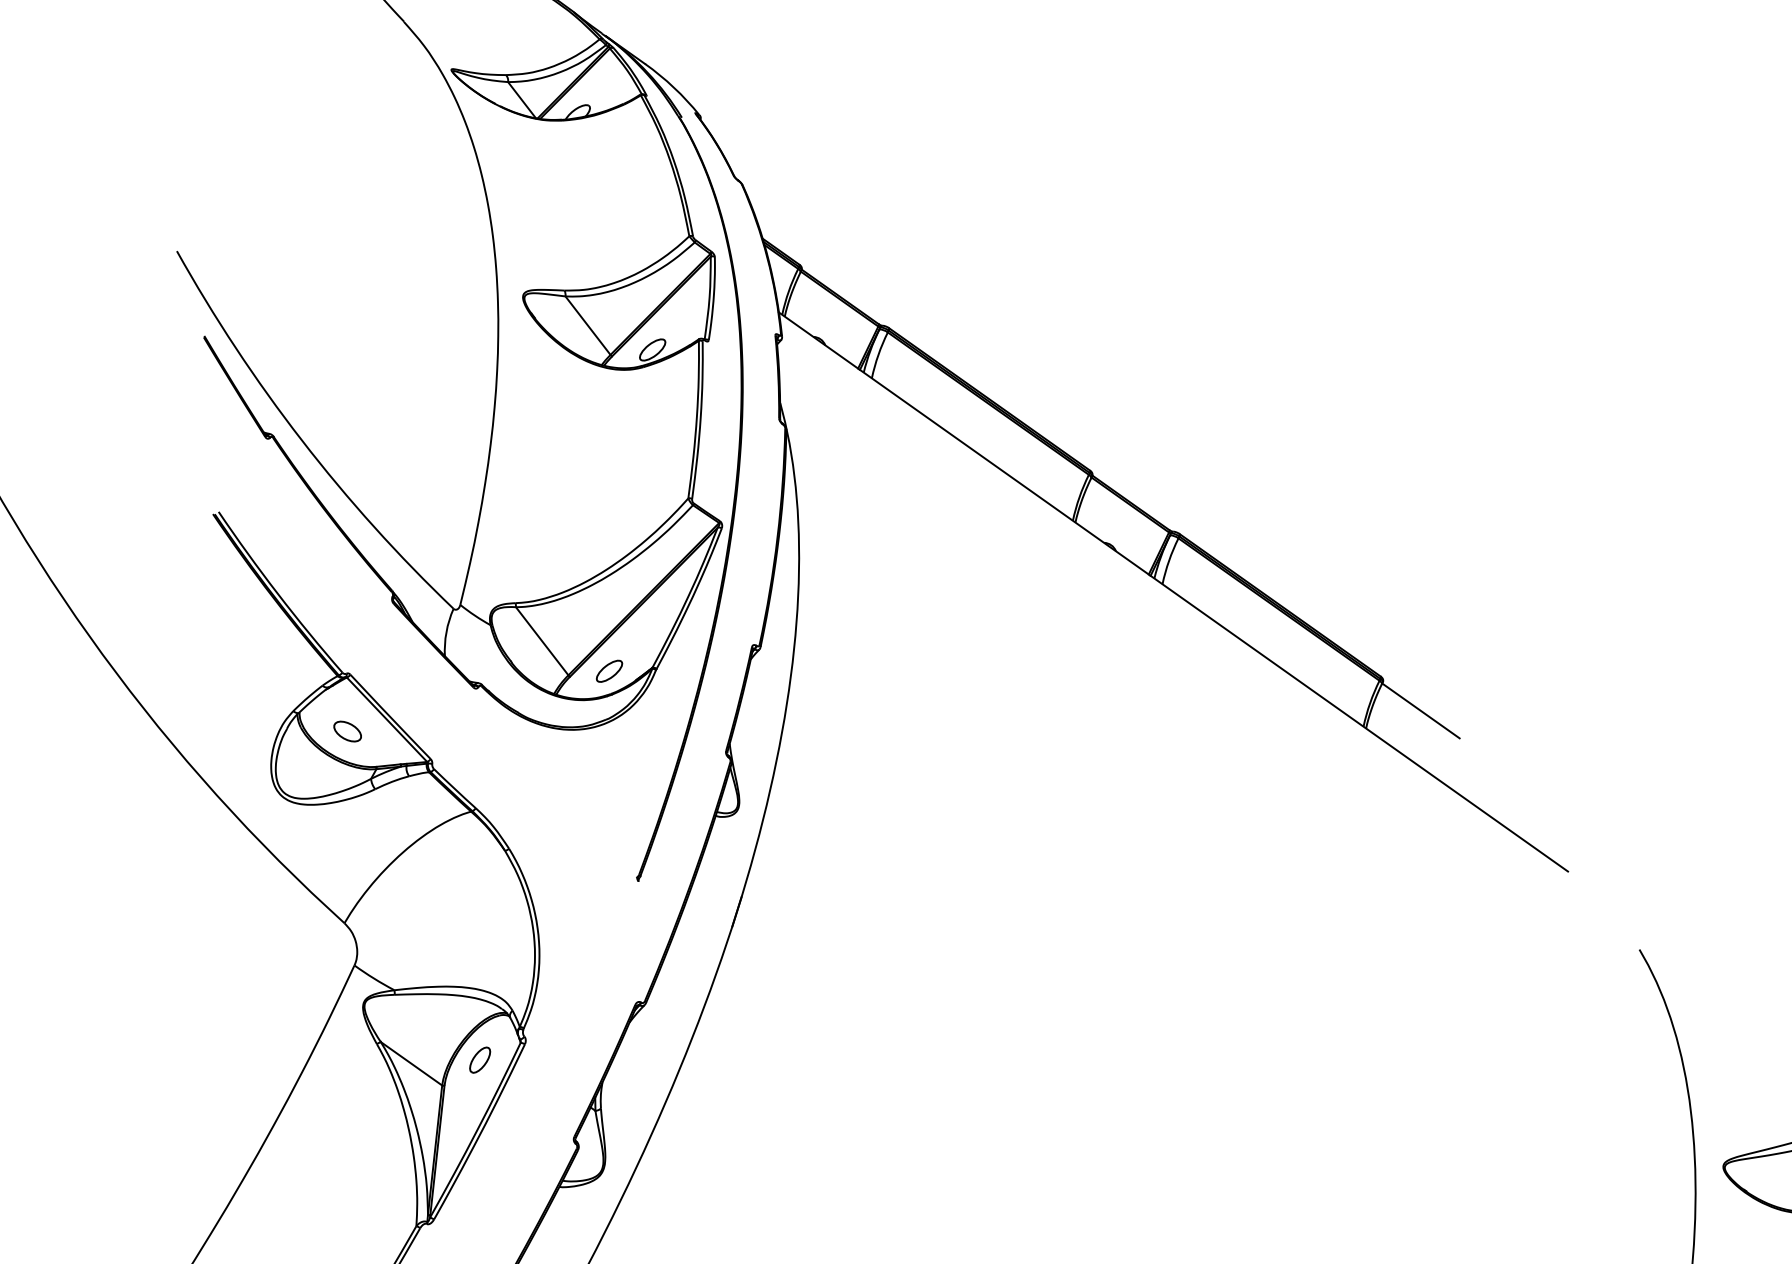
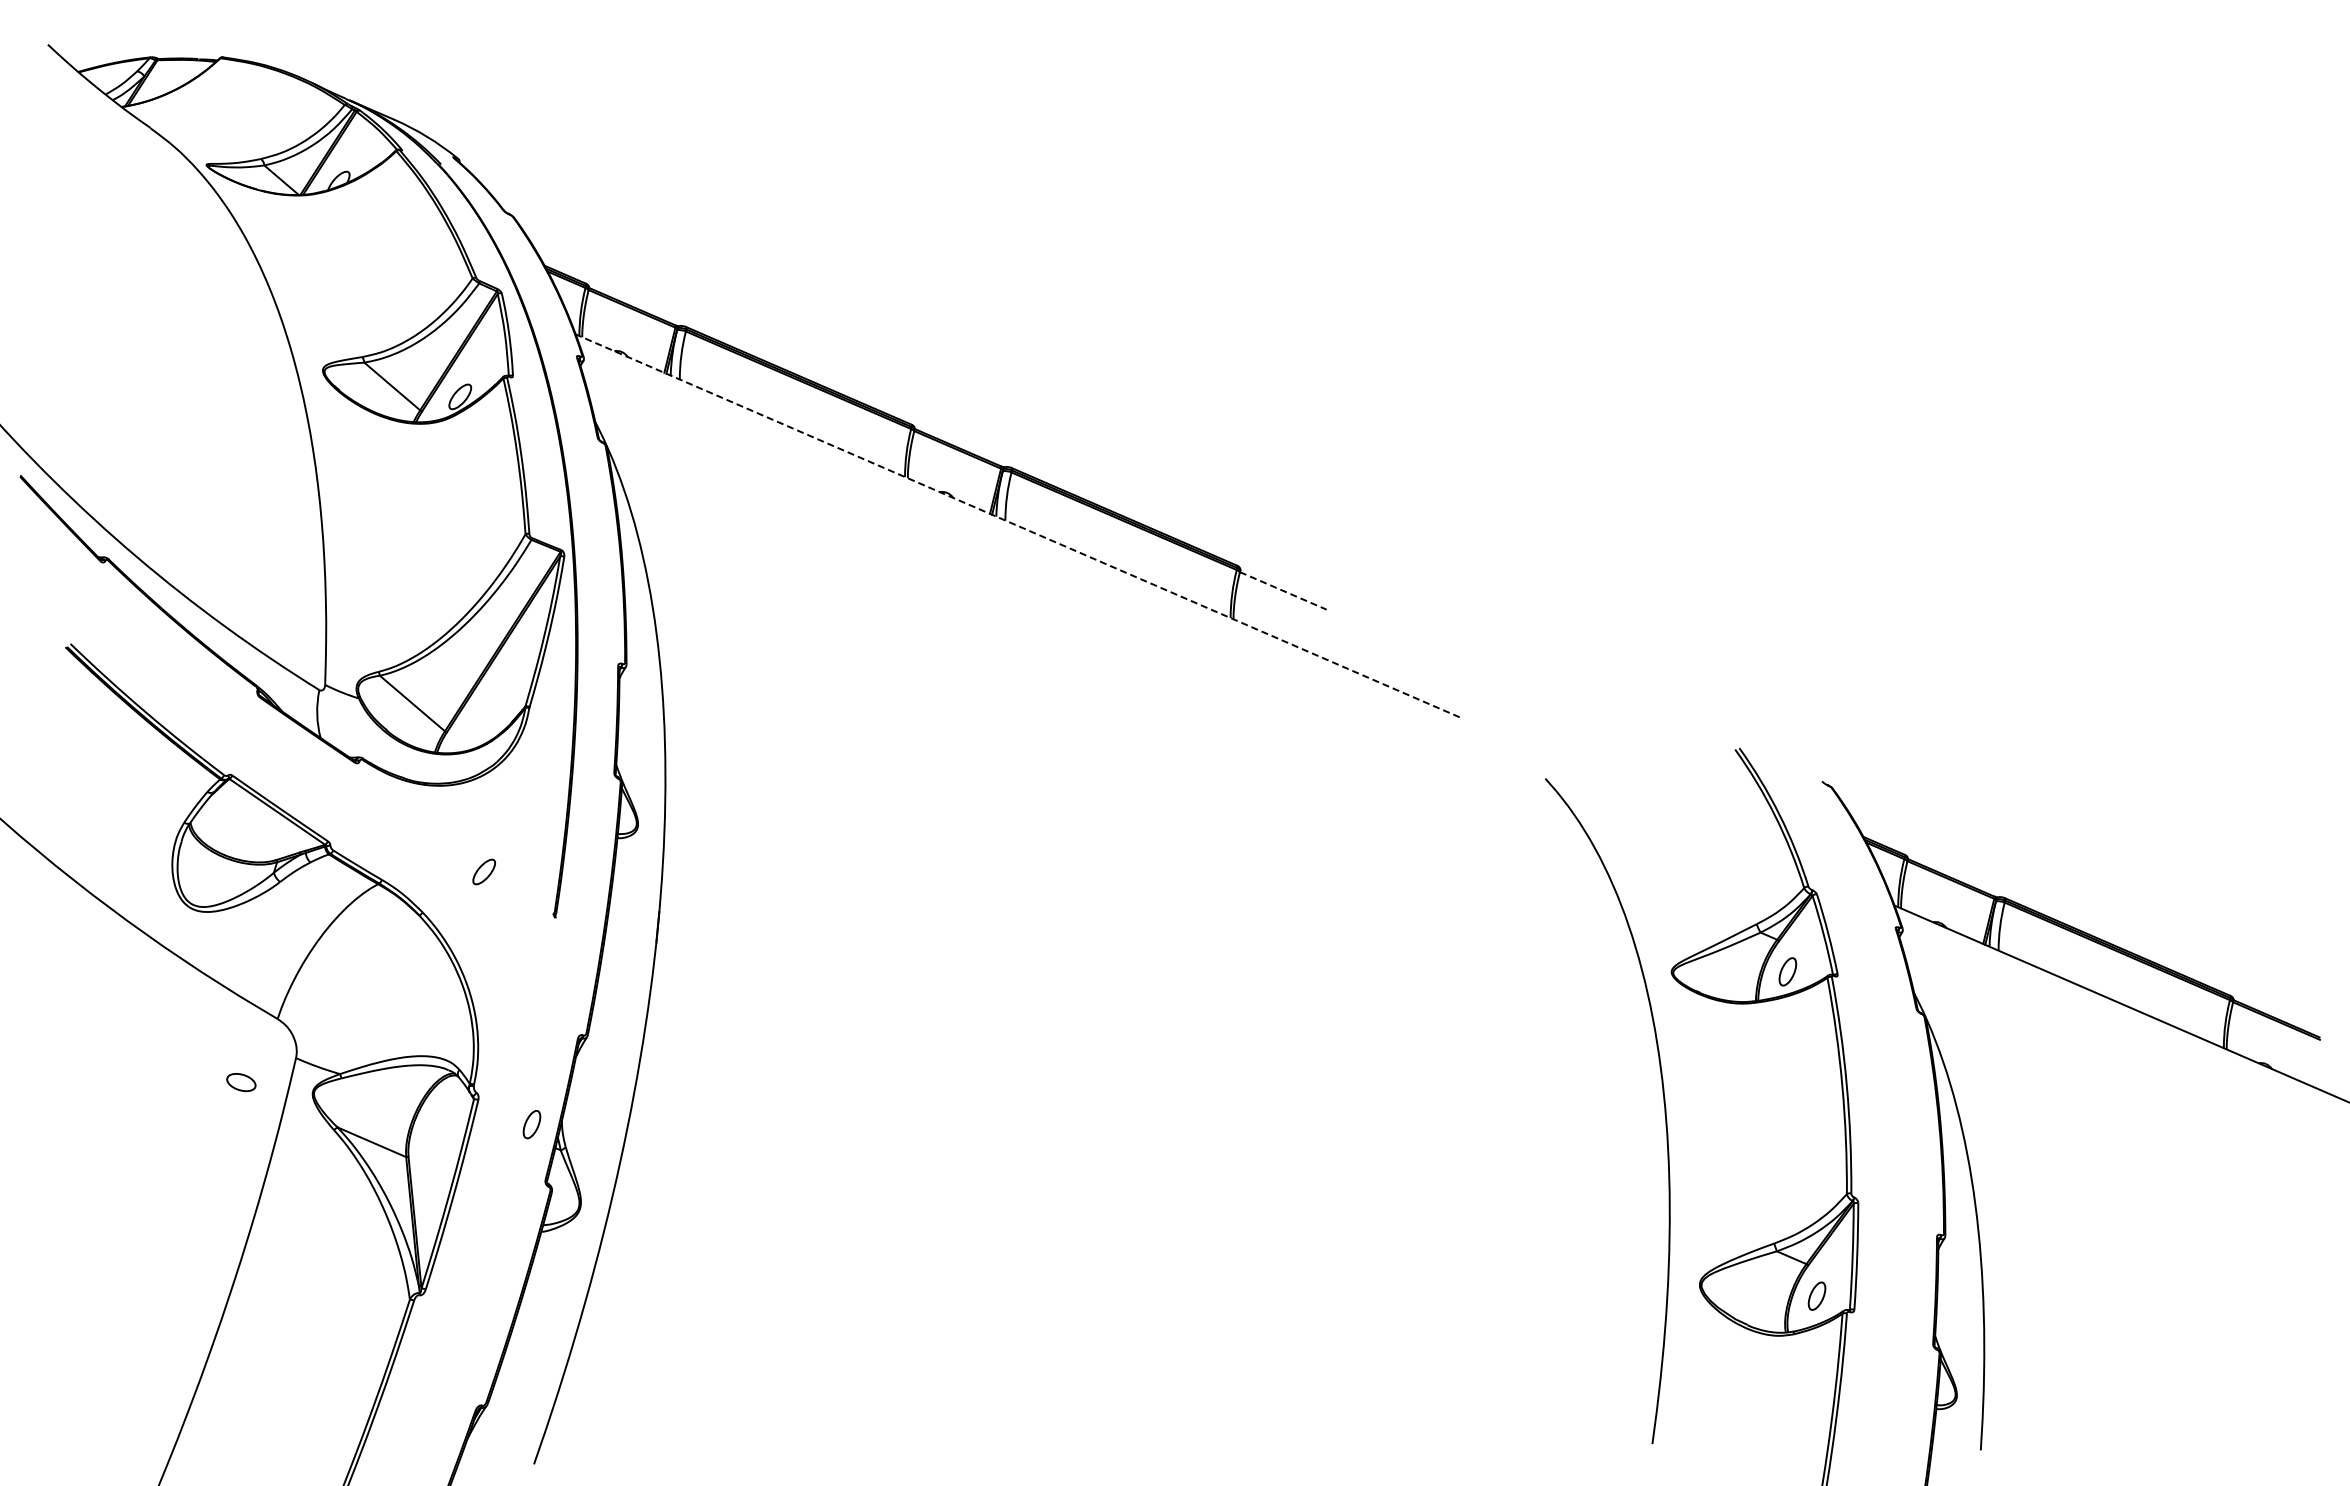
line: (1173, 591) -> (1017, 525), solid -> dashed
part: (608, 670) -> (483, 871), moved
line: (1420, 711) -> (1283, 591), solid -> dashed
part: (347, 731) -> (241, 1082), moved
part: (479, 1059) -> (531, 1124), moved

